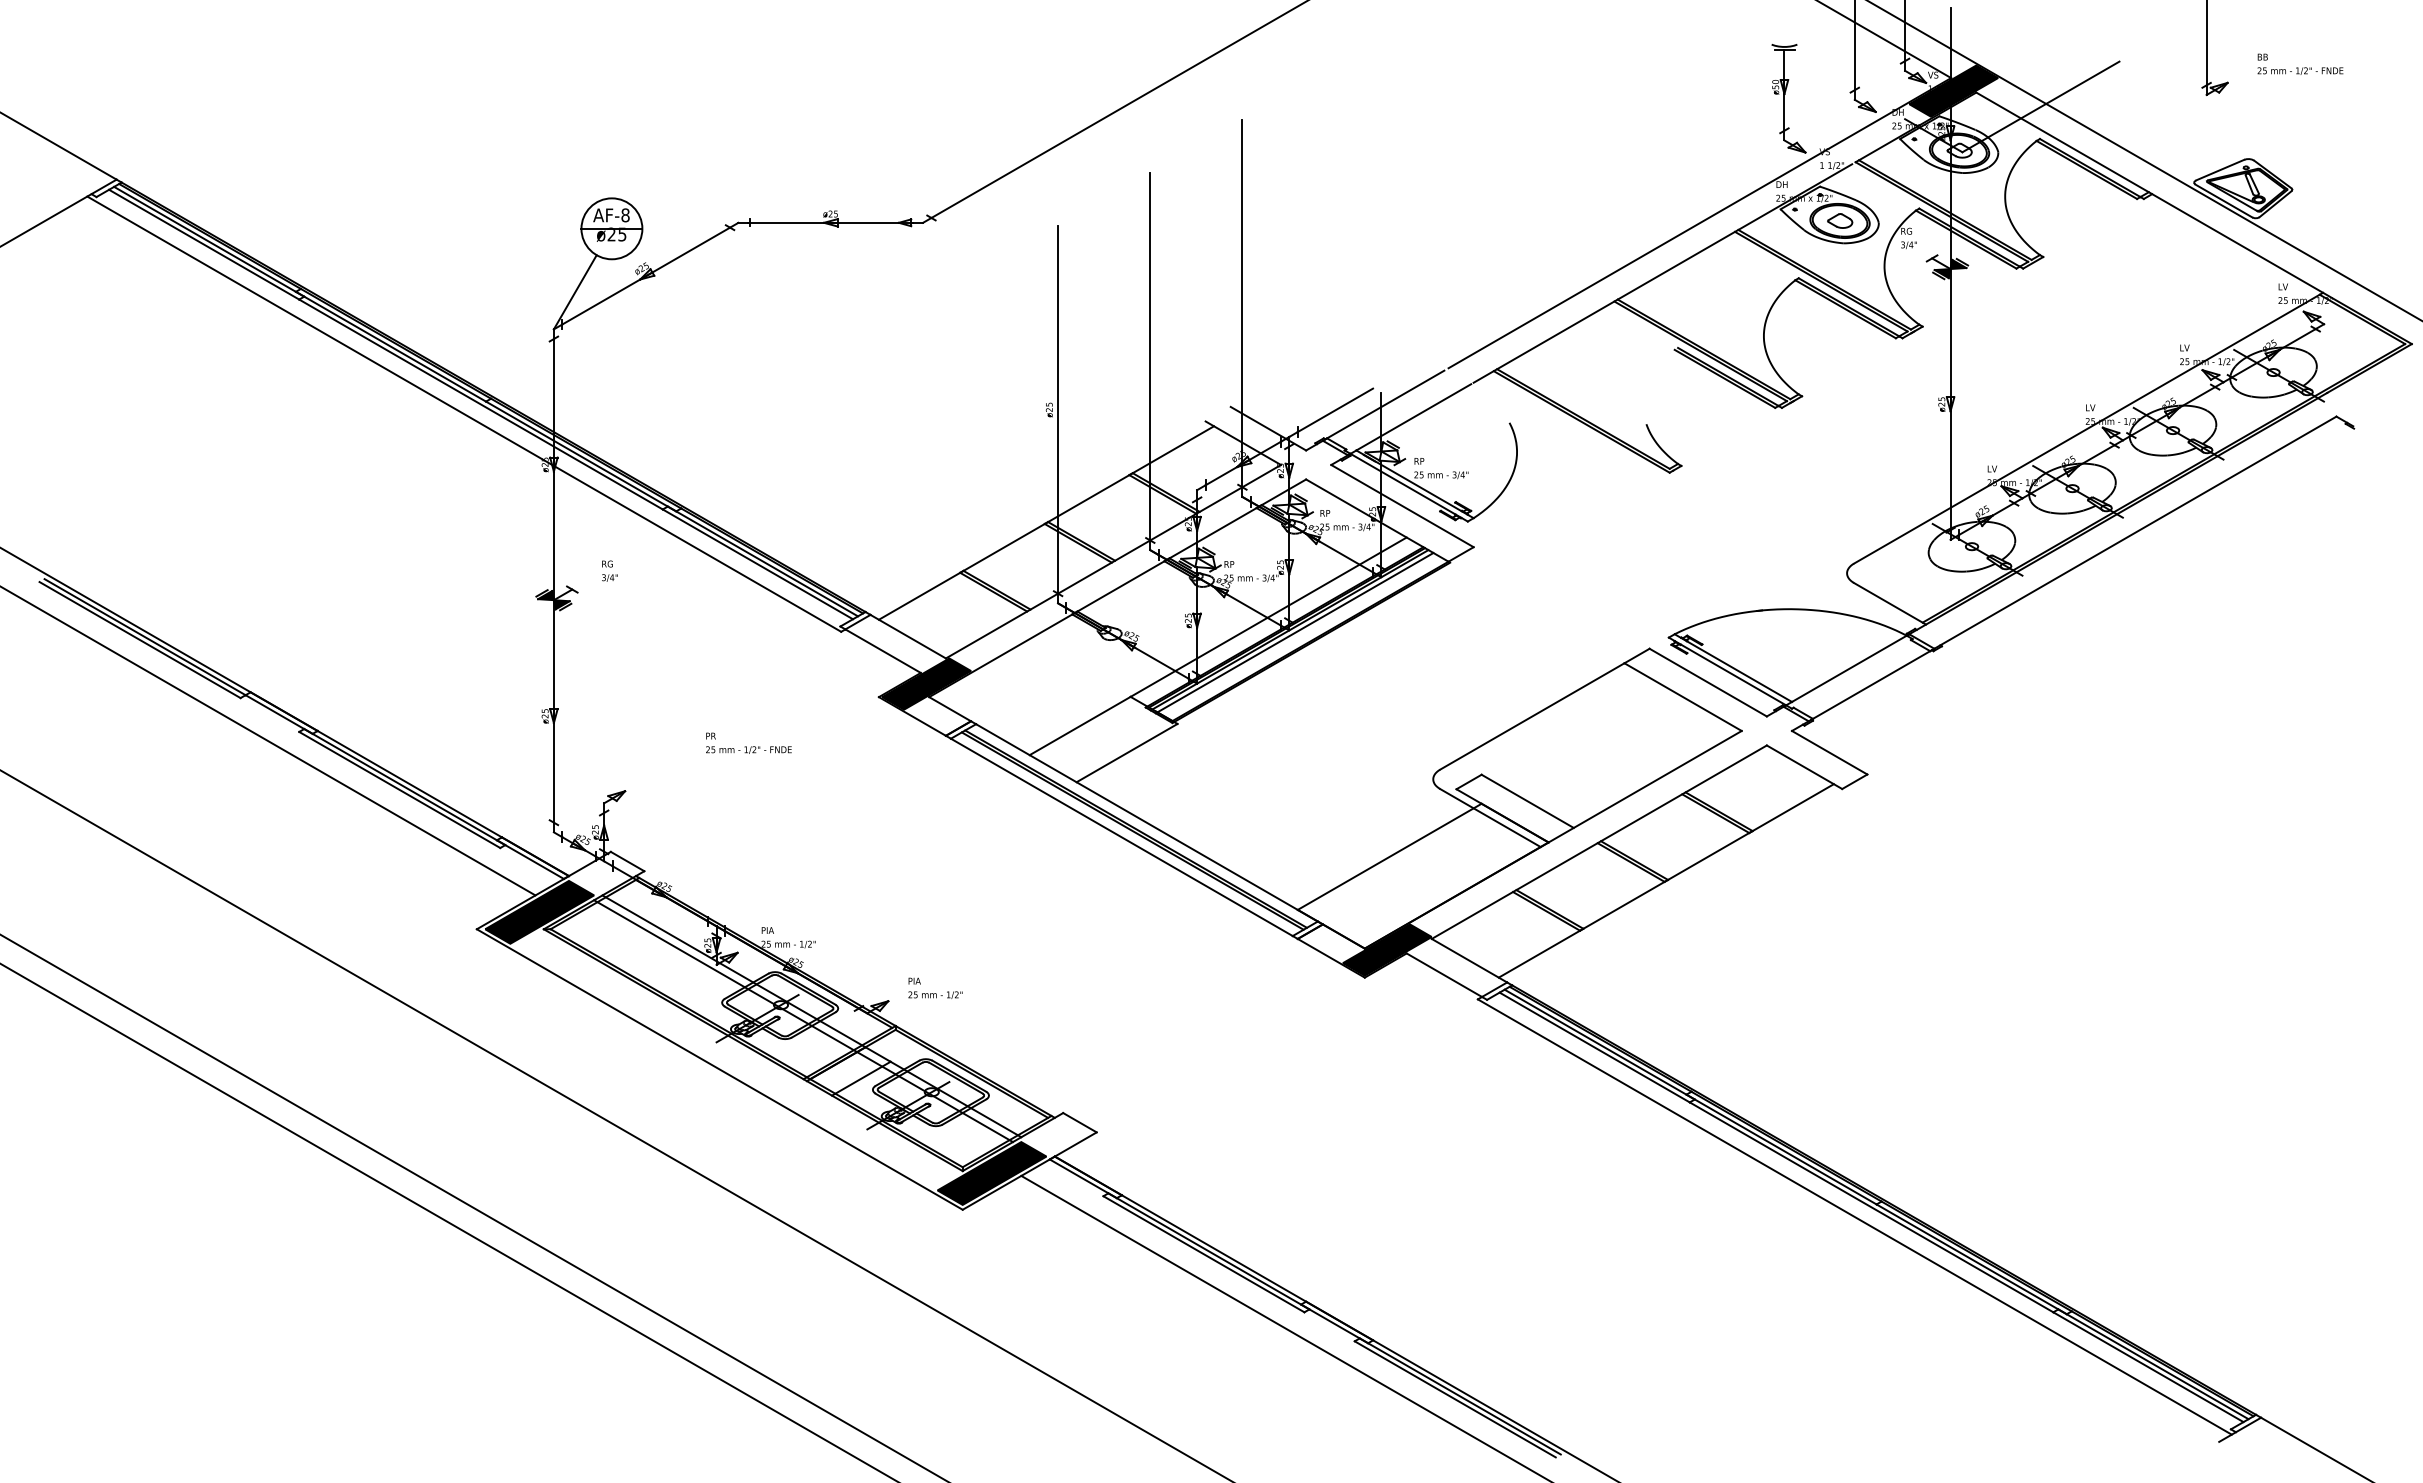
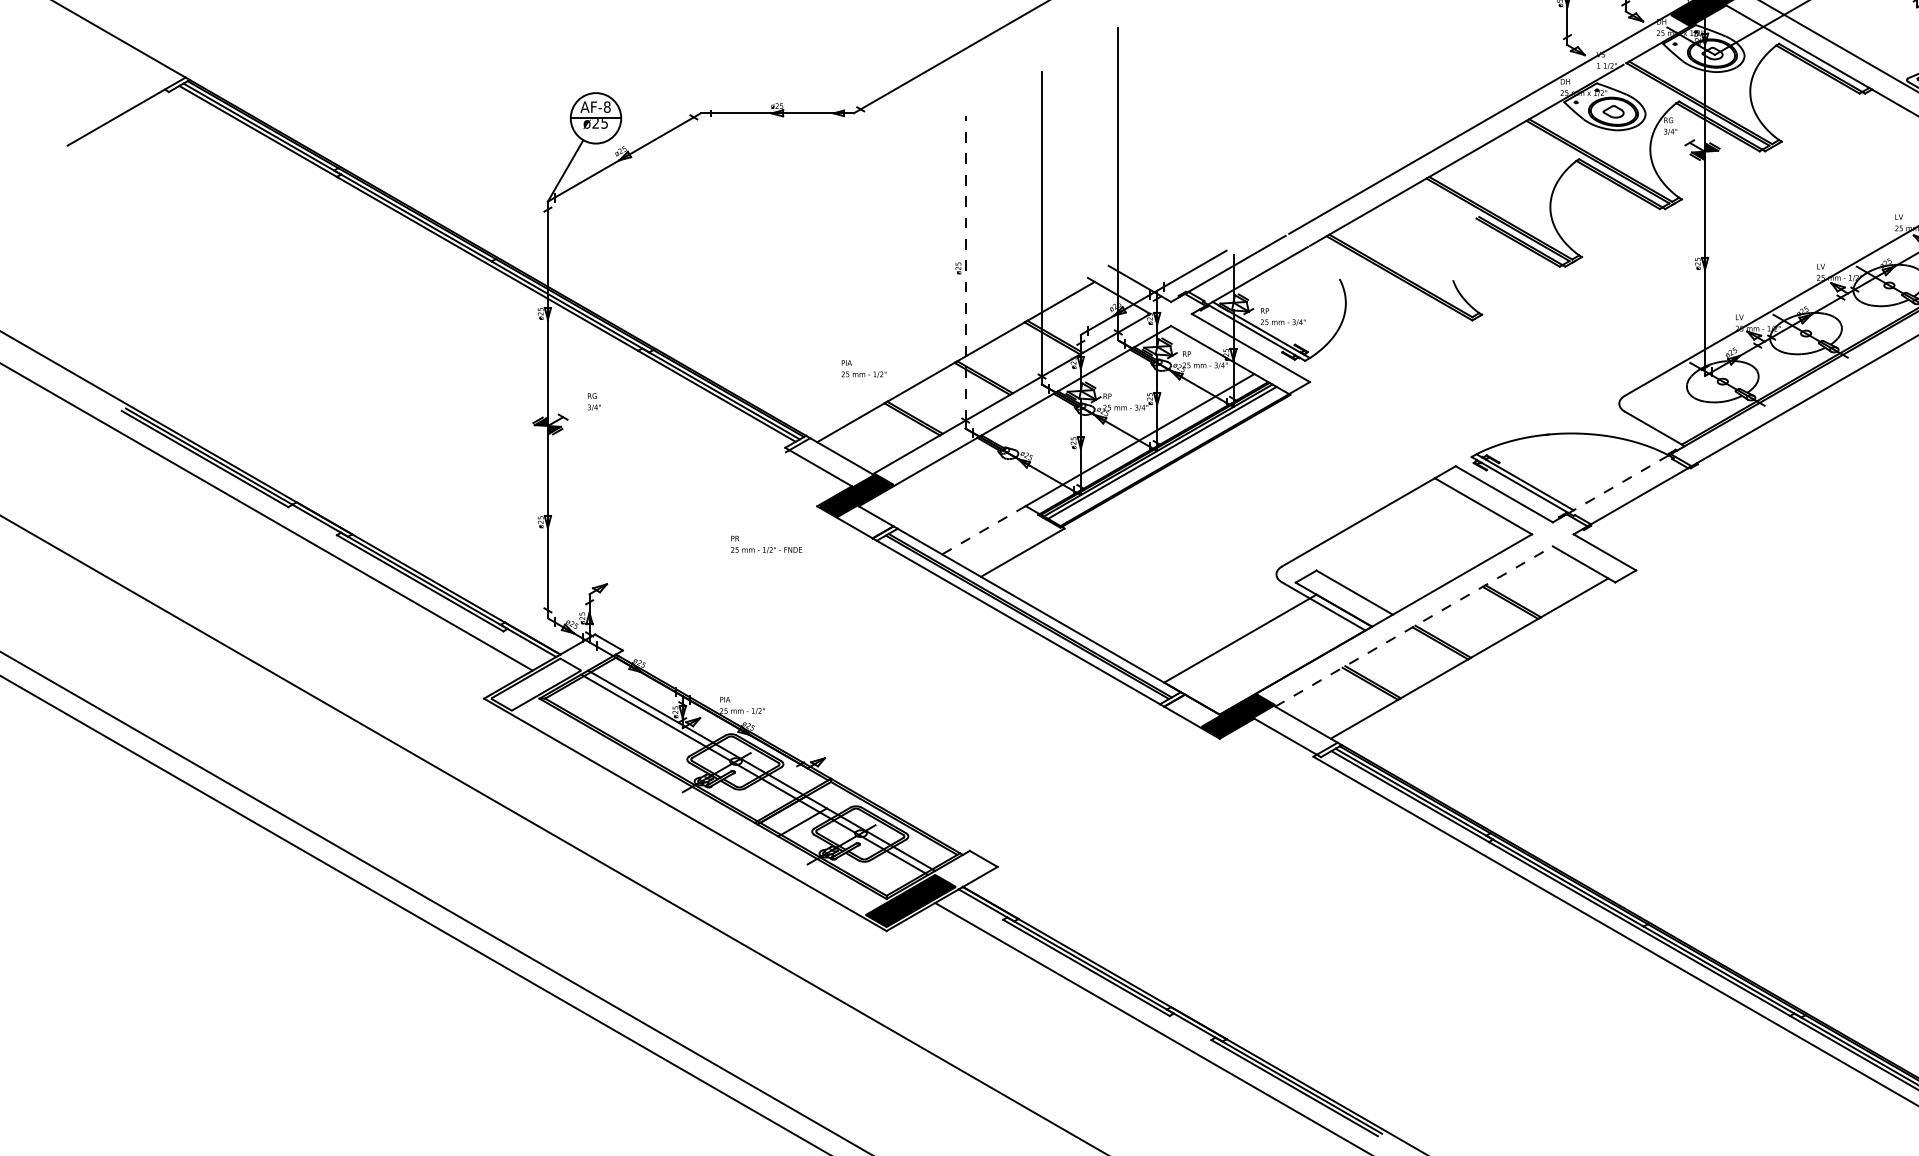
line: (1058, 409) -> (965, 268), solid -> dashed
line: (464, 413) -> (473, 271), removed
line: (1848, 669) -> (1620, 483), solid -> dashed
line: (1079, 726) -> (983, 530), solid -> dashed
text: (748, 742) -> (766, 543), moved
line: (1599, 841) -> (1414, 625), solid -> dashed
fill: (539, 911) -> (535, 683), removed
text: (935, 987) -> (864, 368), moved

